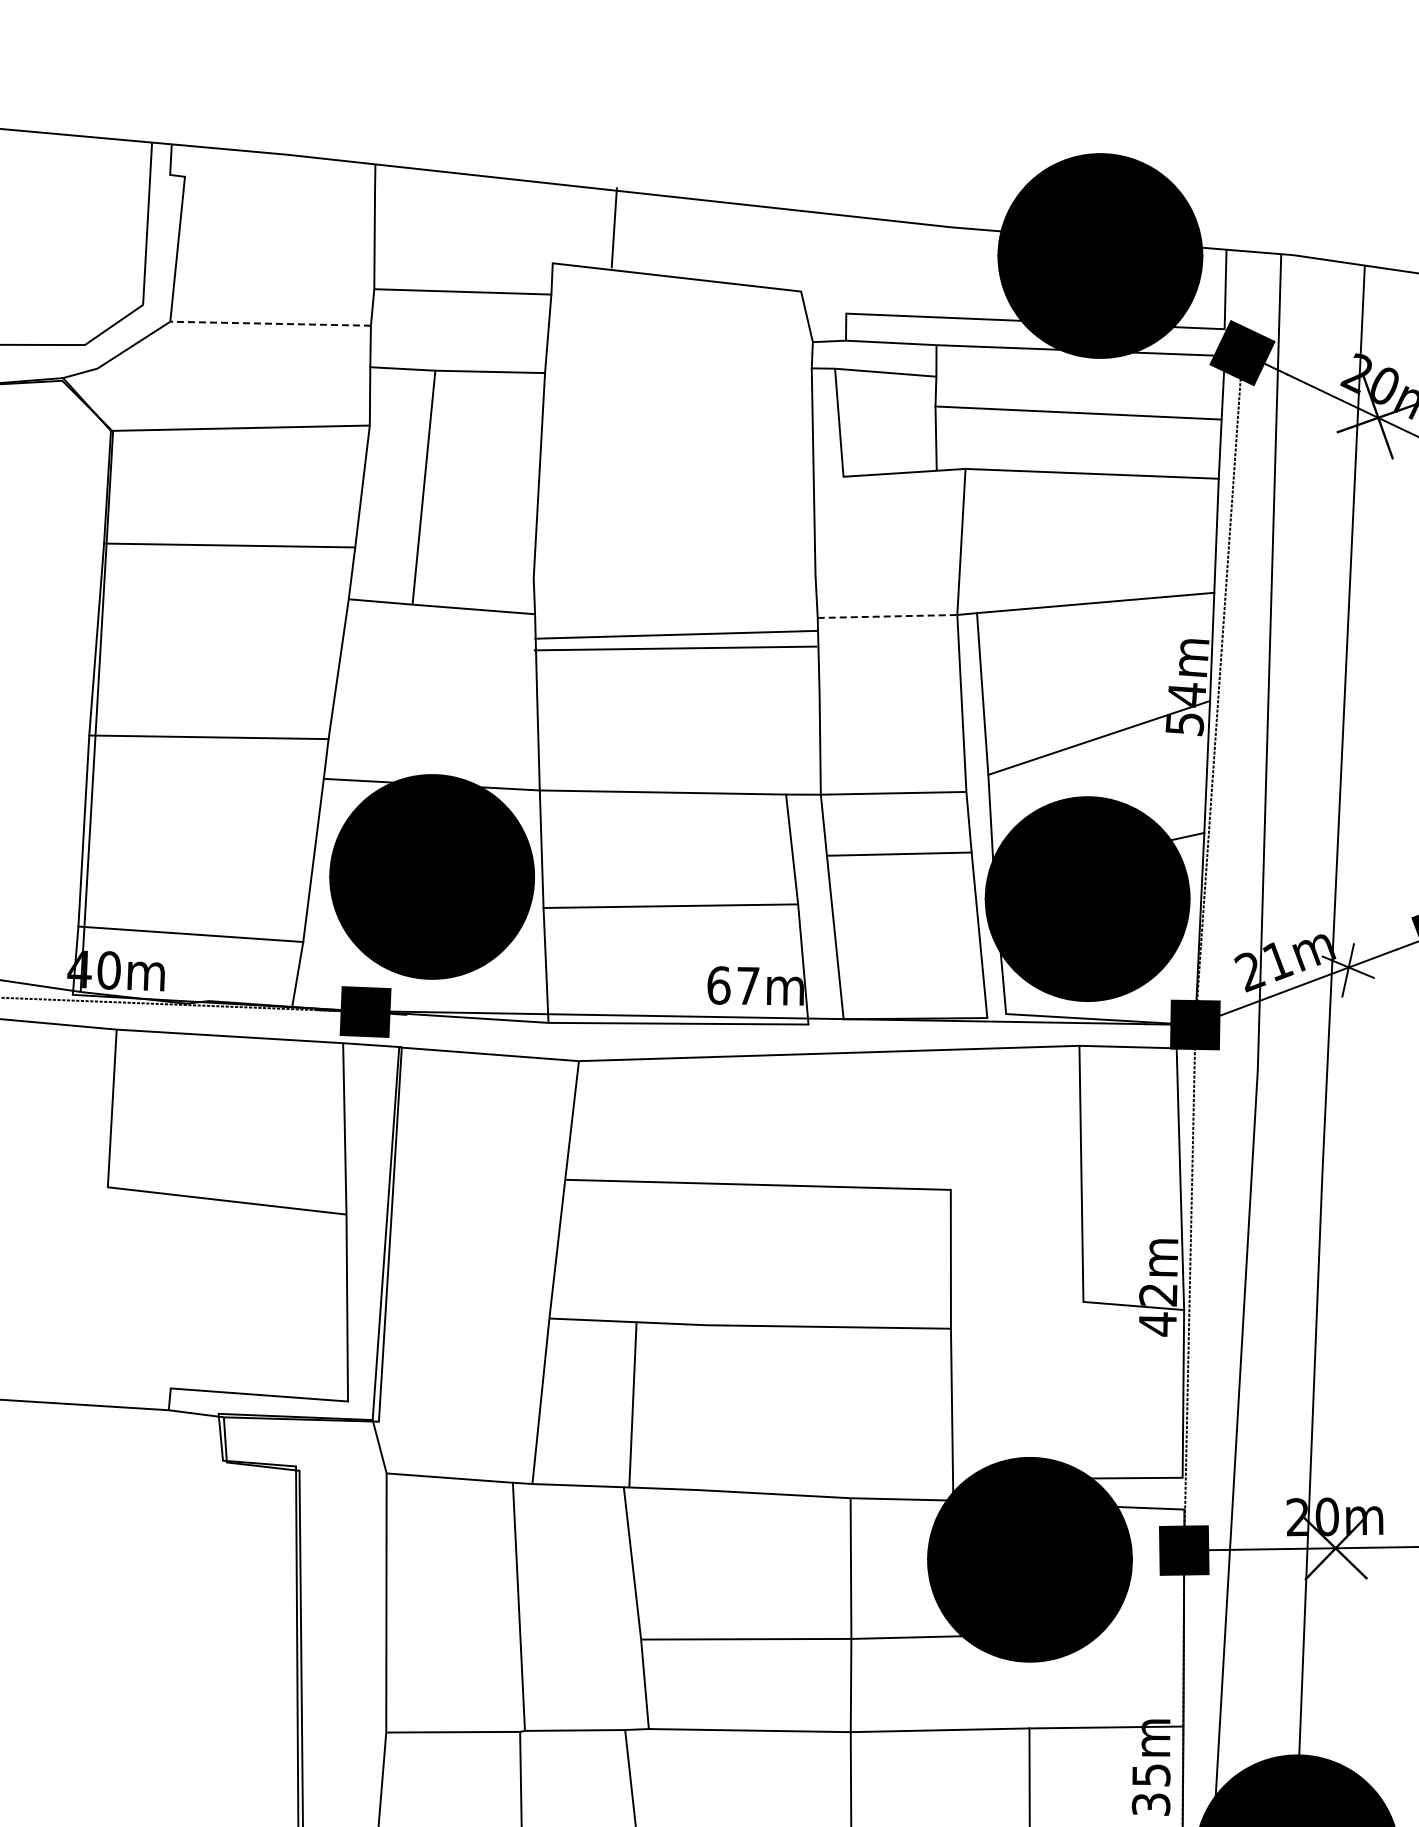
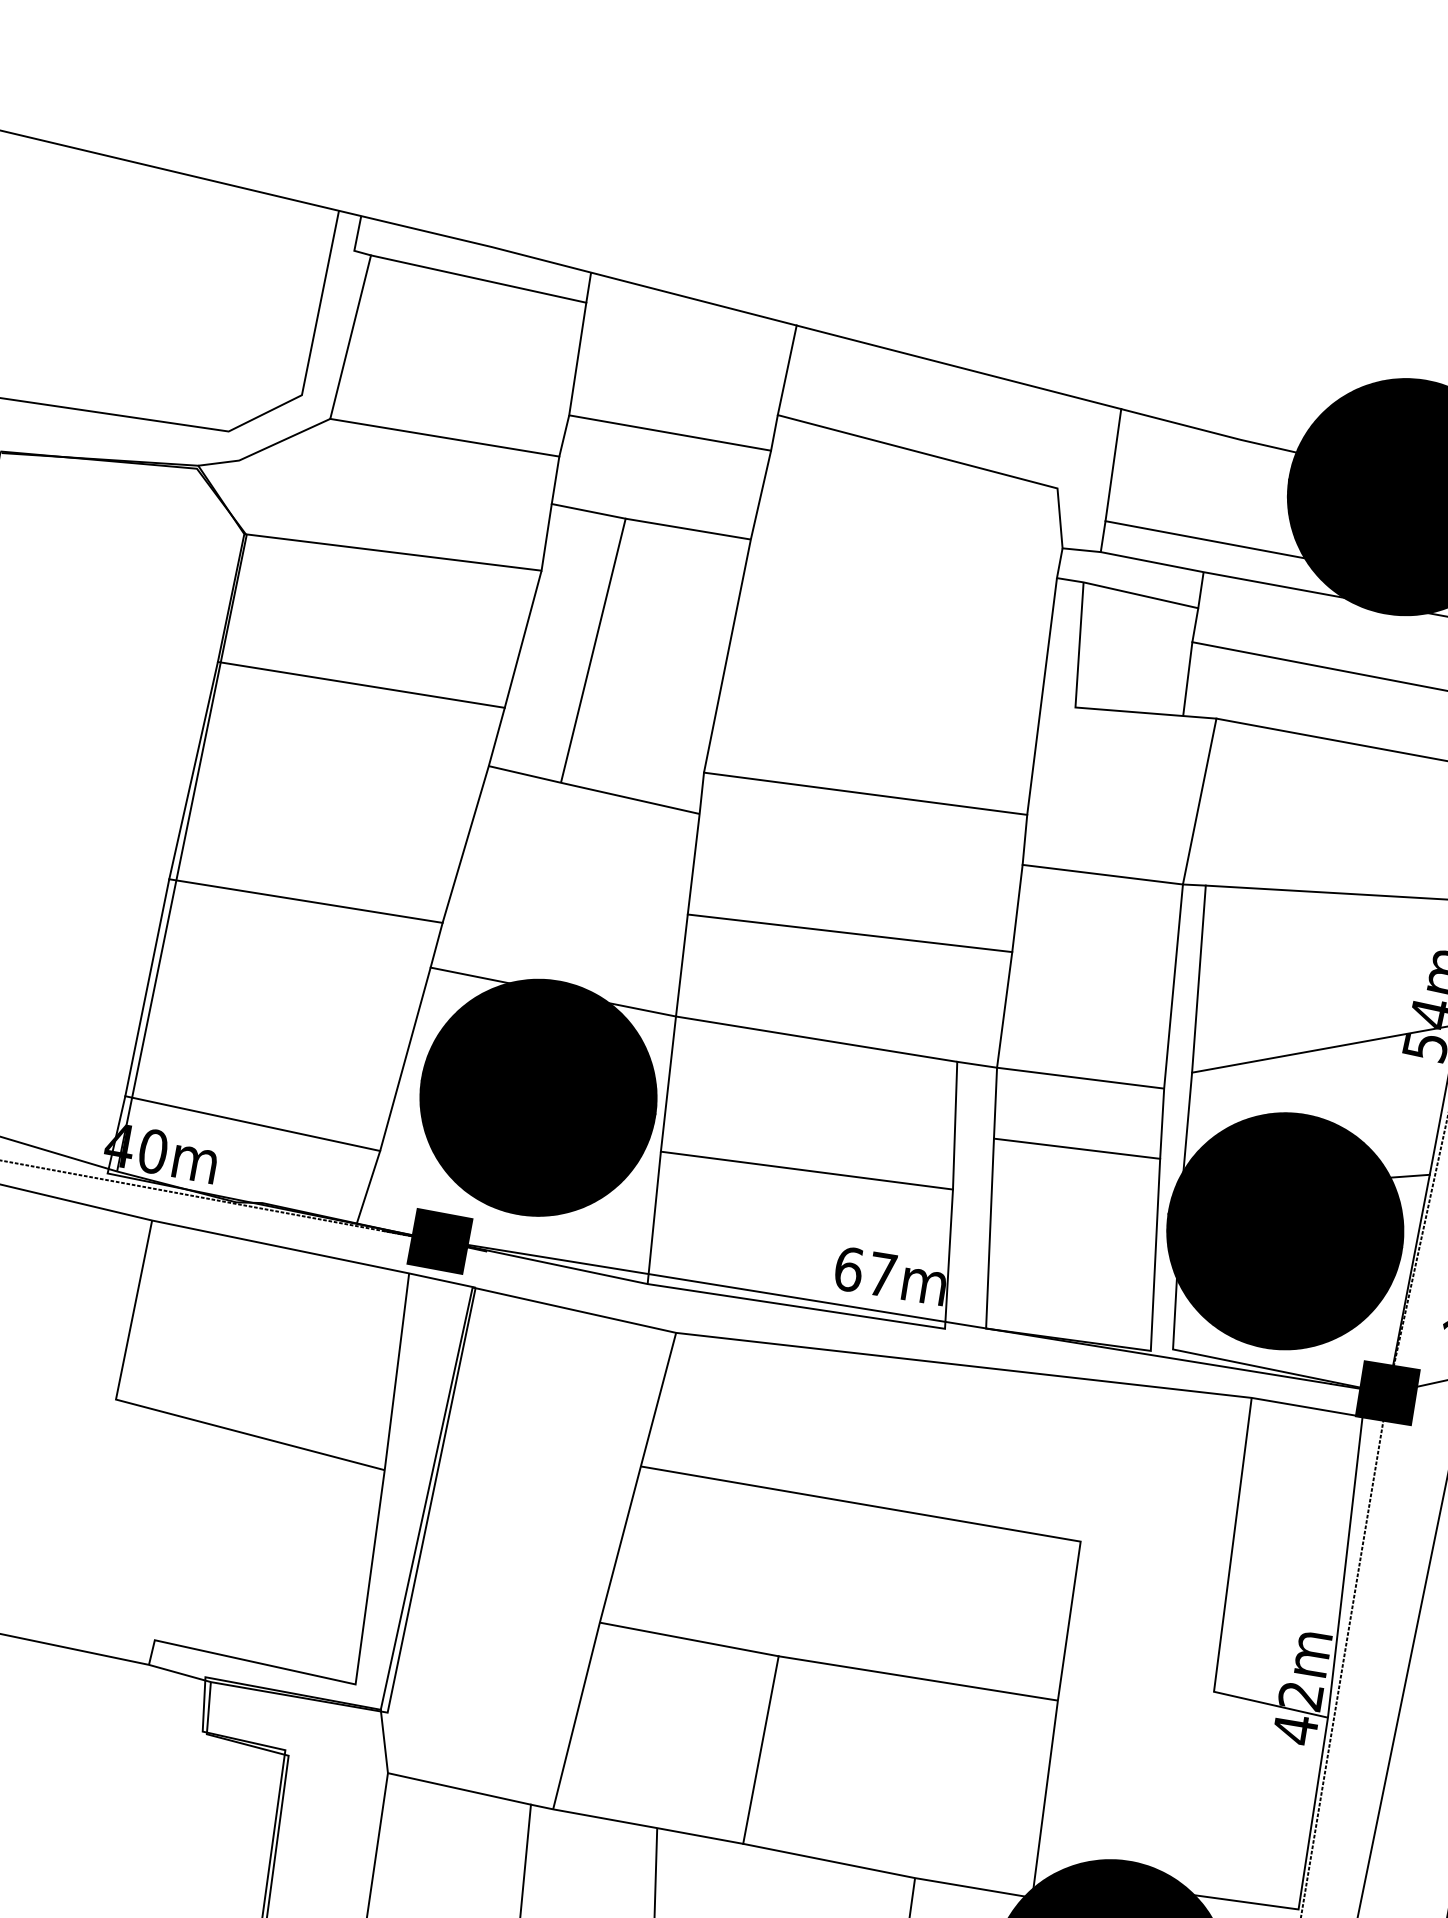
line: (280, 183) -> (479, 278), added
line: (613, 227) -> (786, 369), moved
line: (845, 264) -> (1112, 464), added
line: (270, 323) -> (444, 437), dashed -> solid
line: (887, 616) -> (1102, 874), dashed -> solid
line: (676, 634) -> (850, 932), moved
line: (675, 648) -> (865, 793), moved
line: (632, 1404) -> (760, 1749), moved

